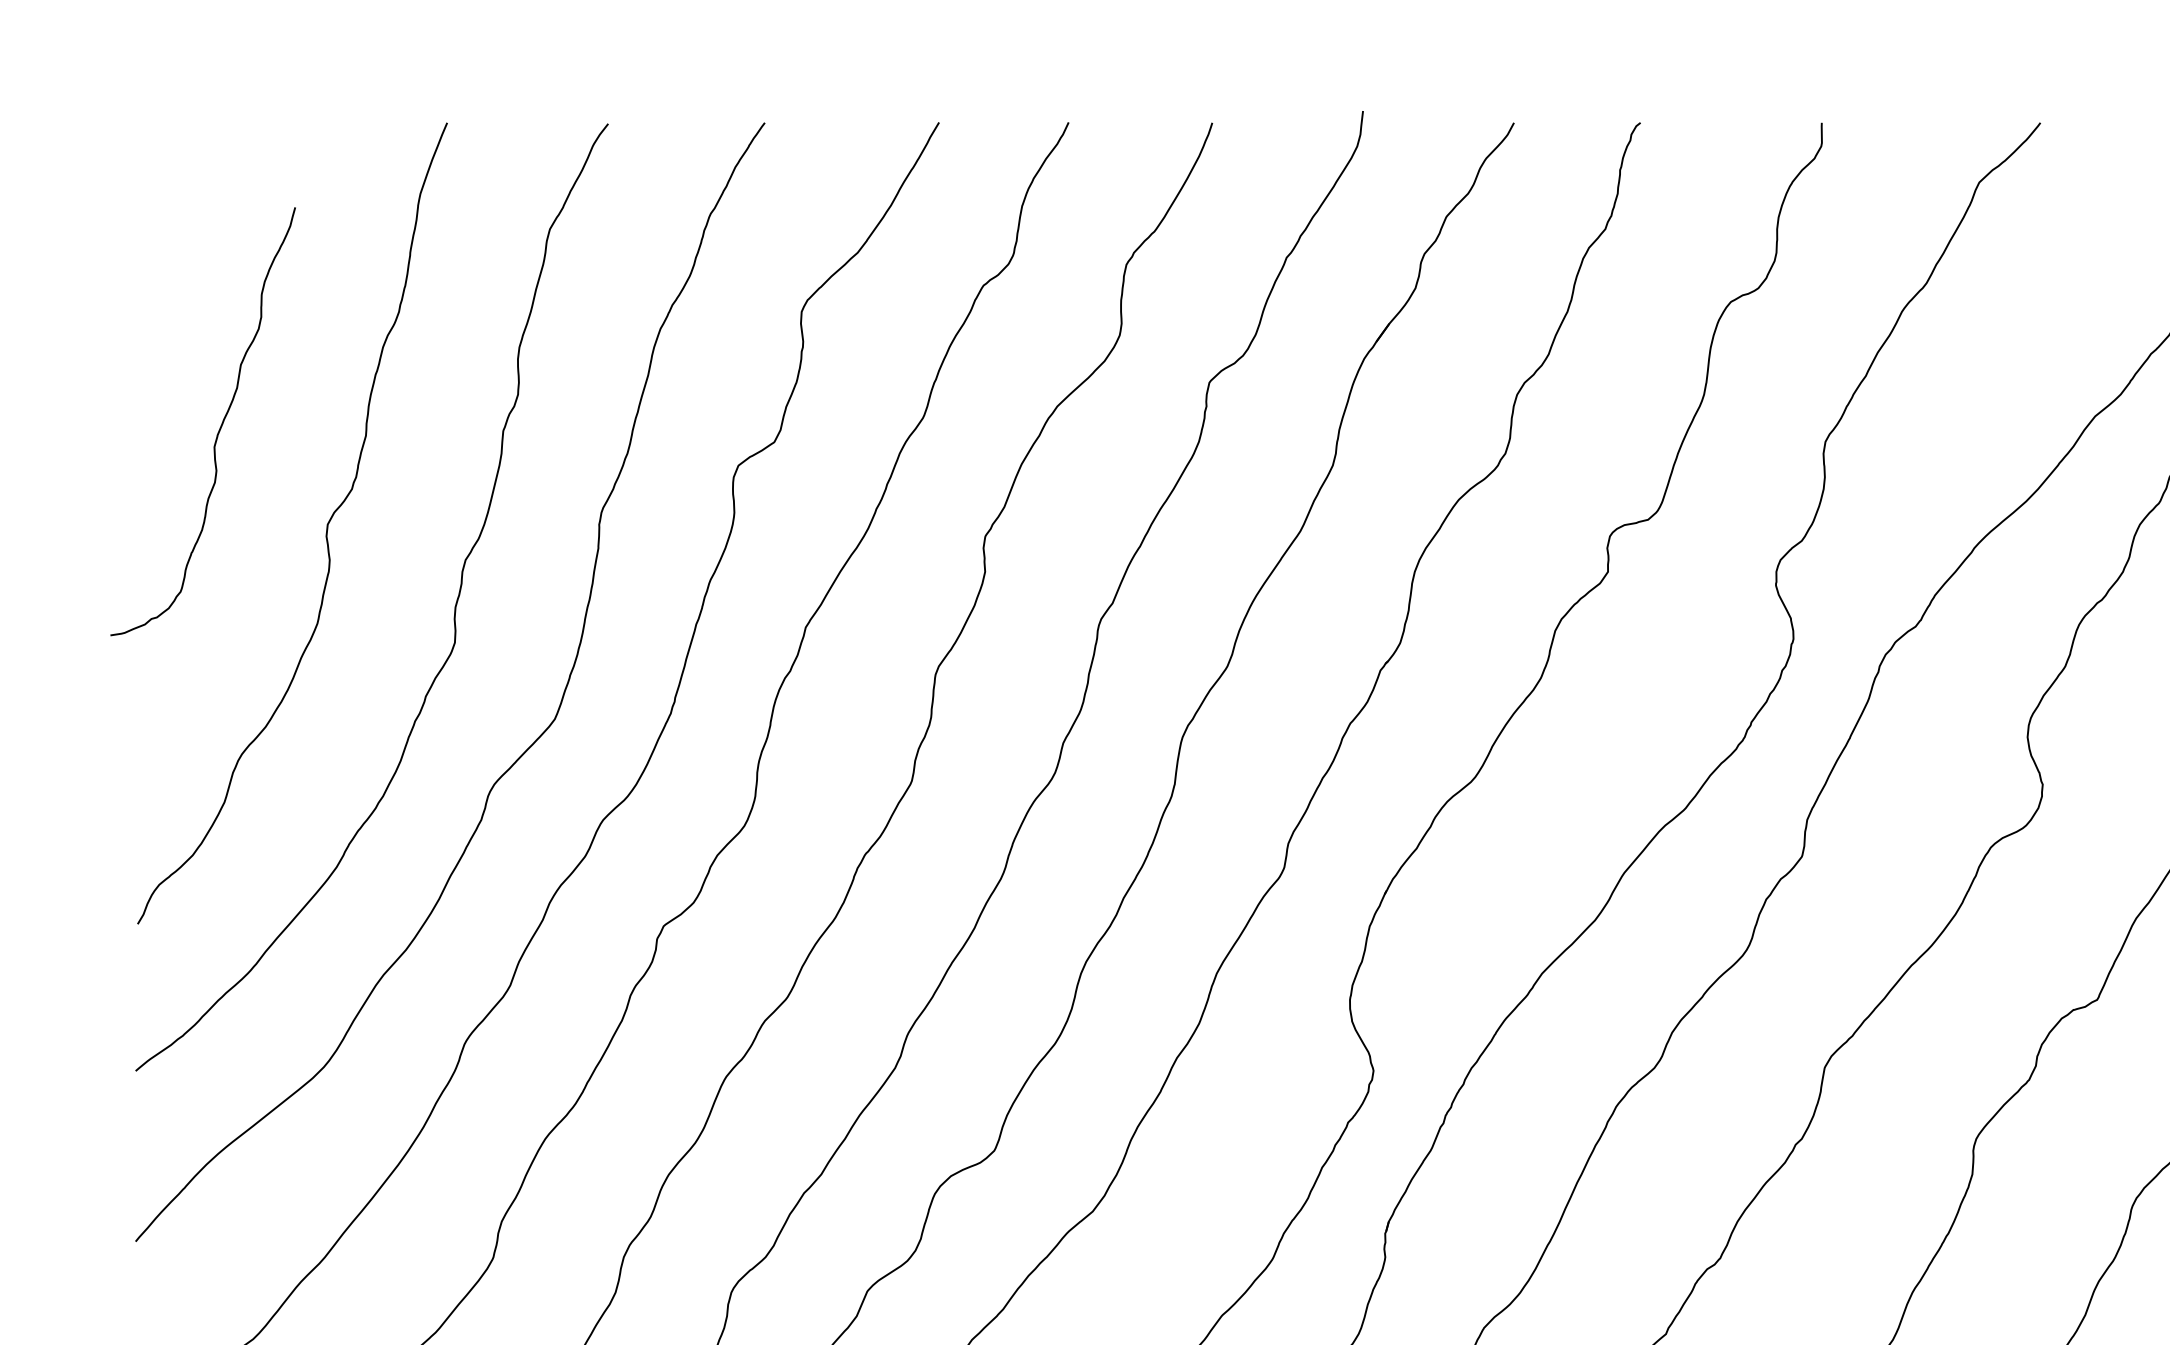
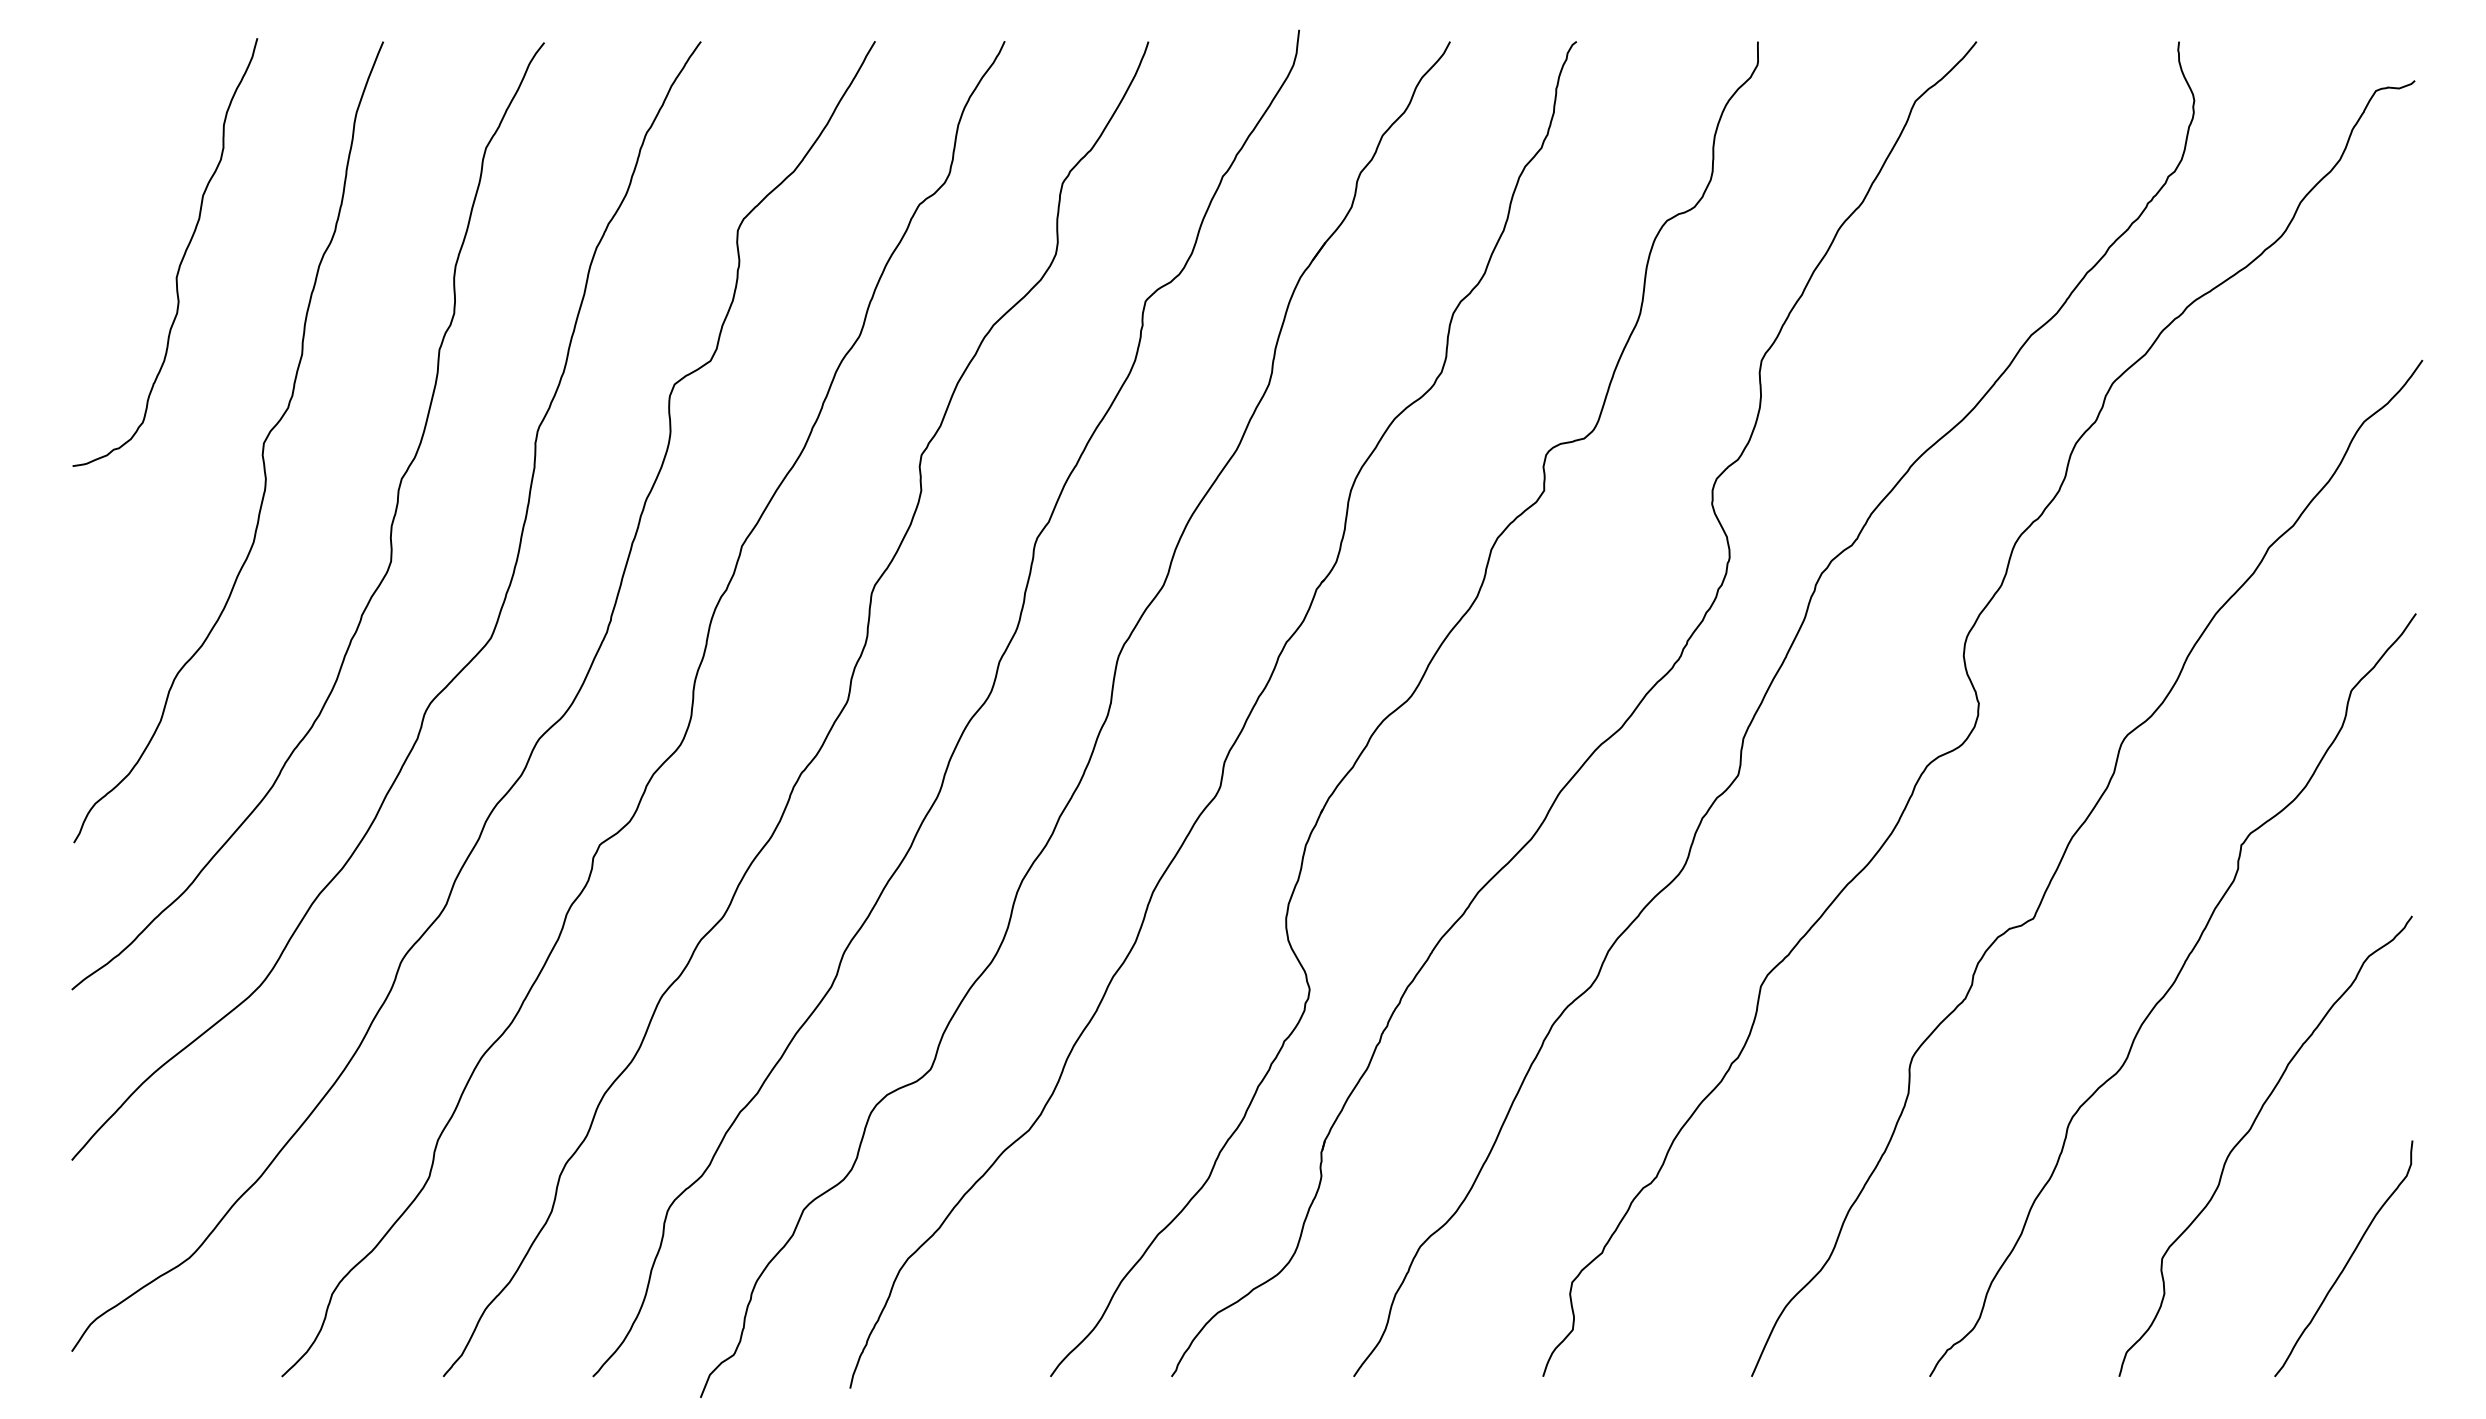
curve: (220, 425) -> (182, 256), moved

